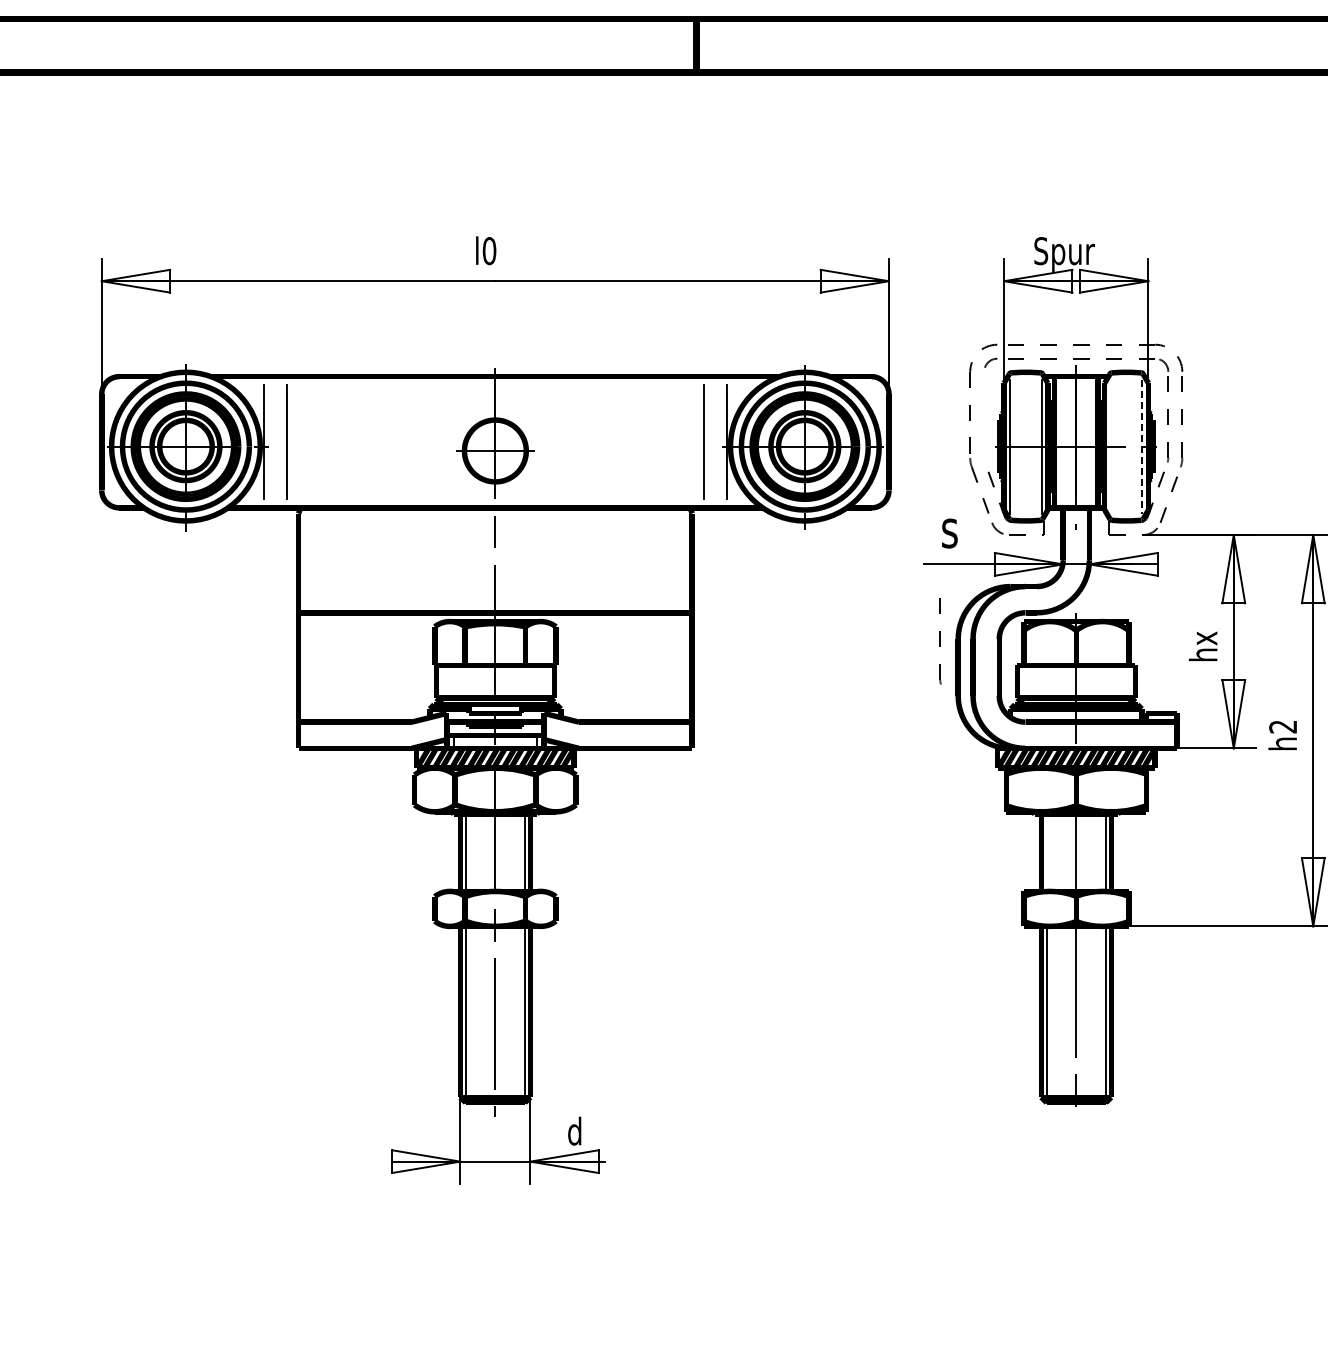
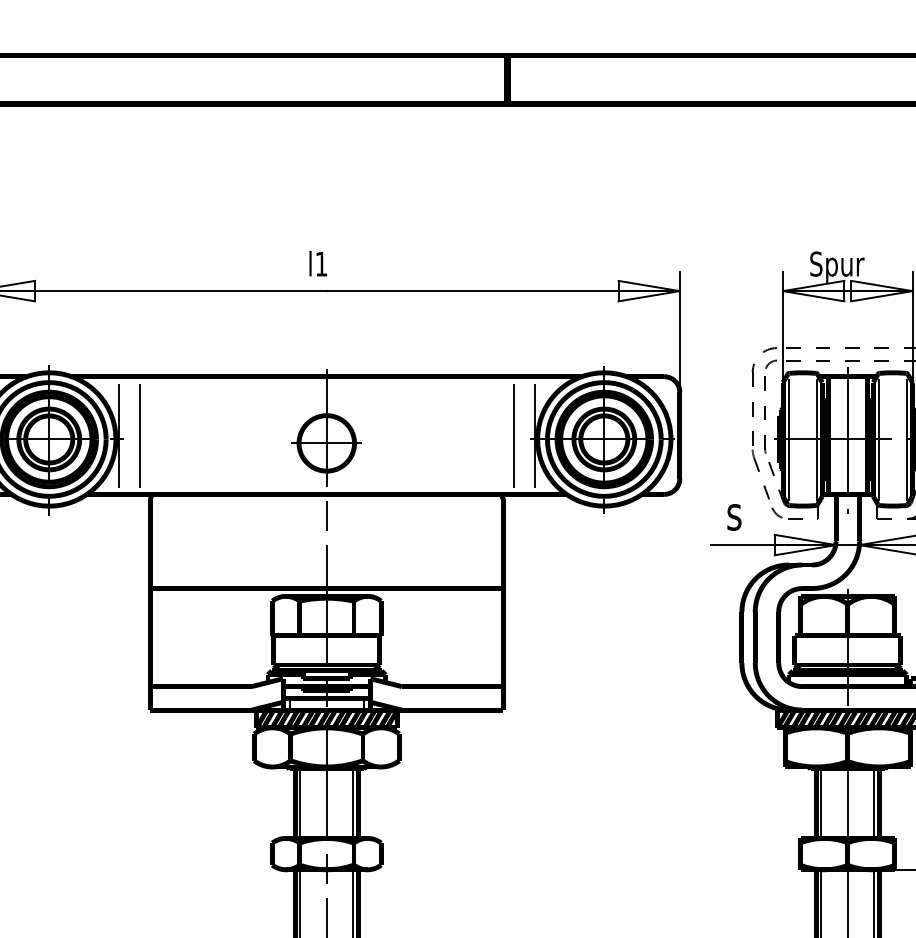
text: (489, 251) -> (321, 264), l0 -> l1
line: (1110, 446) -> (878, 439), added
line: (1142, 447) -> (907, 440), dashed -> solid
part: (940, 641) -> (765, 415), moved
line: (1046, 853) -> (821, 804), added

